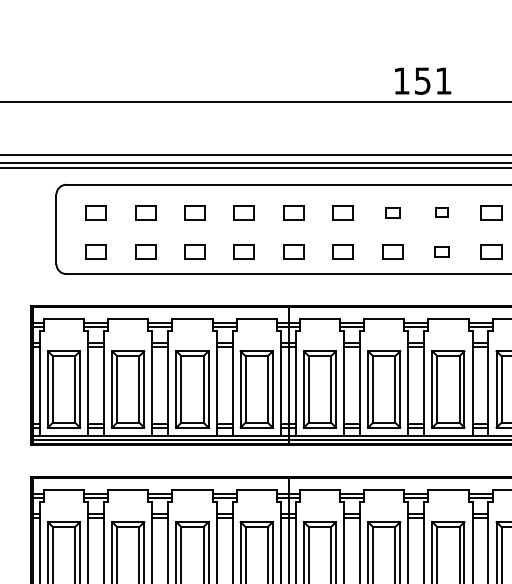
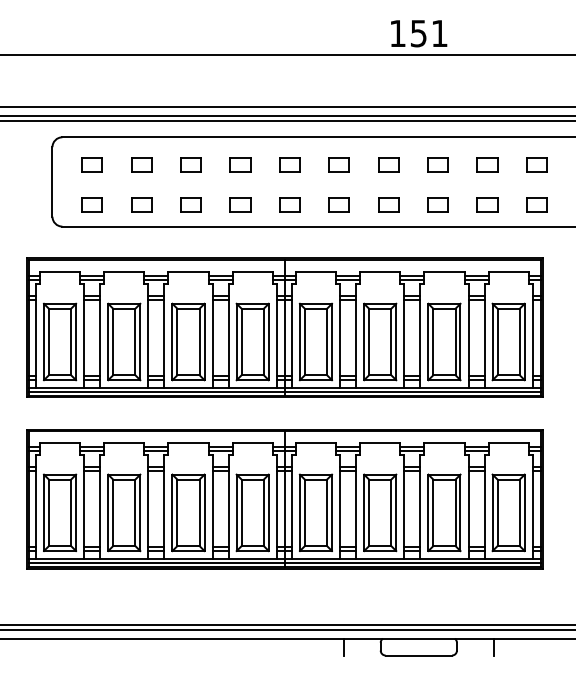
part: (392, 211) -> (388, 164), size x1.43
part: (441, 211) -> (437, 164), size x1.67
part: (441, 251) -> (437, 204), size x1.43

